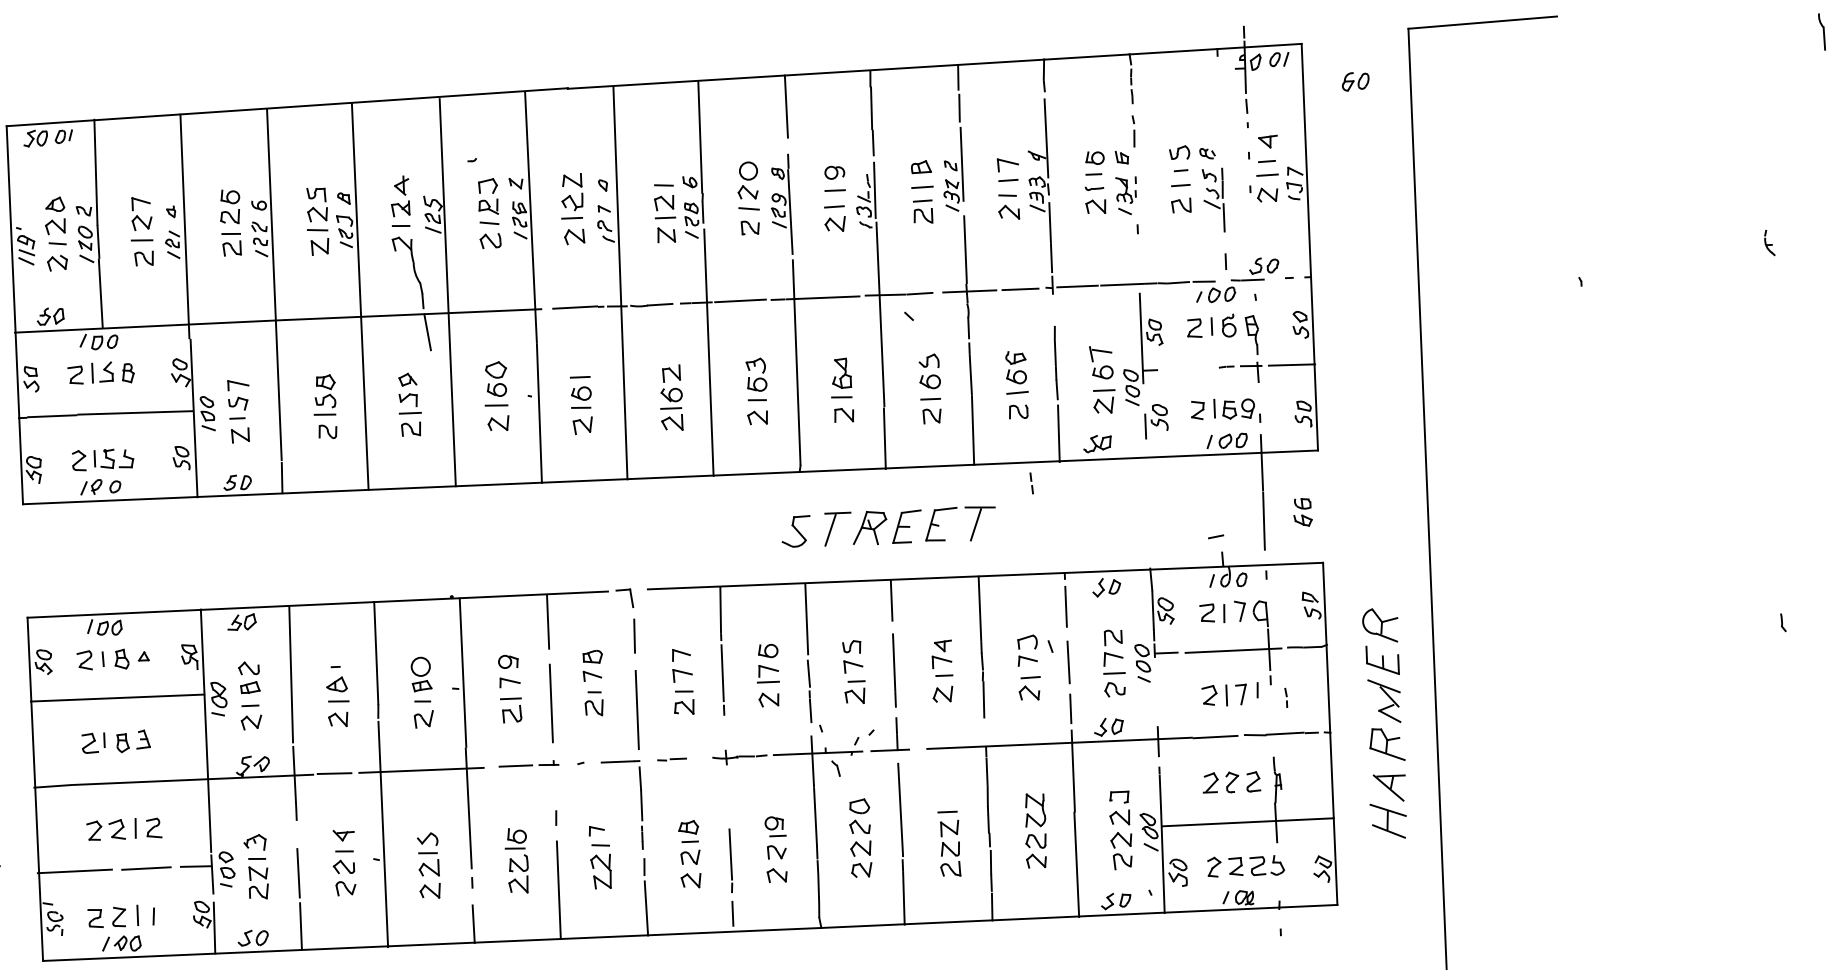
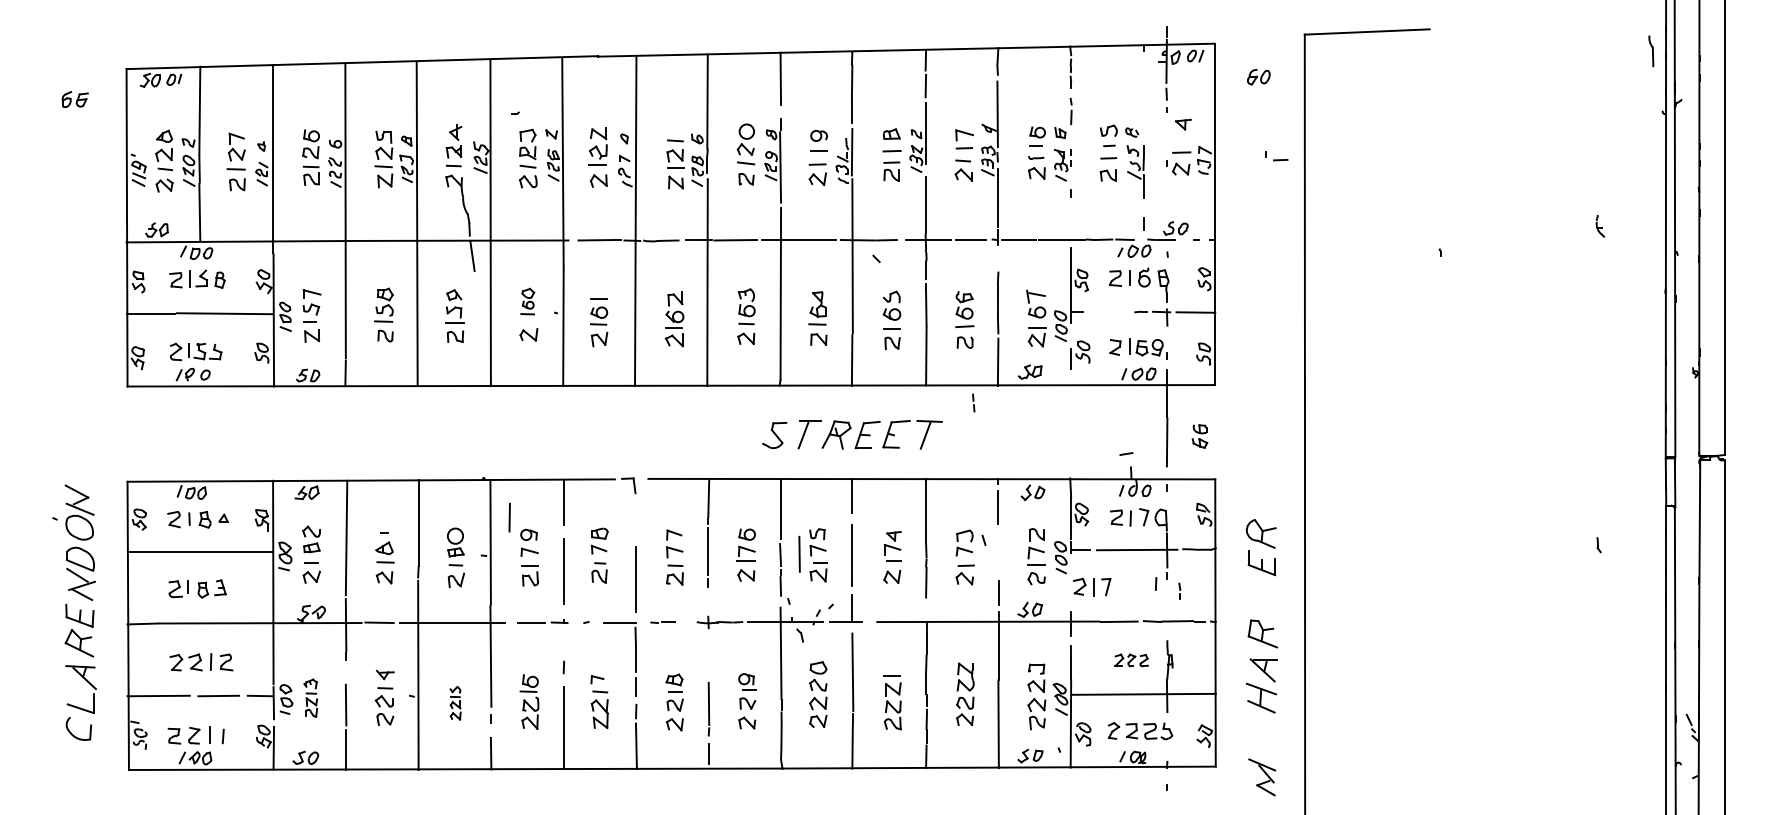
part: (1261, 157) -> (1276, 156), moved
part: (495, 383) -> (527, 301), size x0.7
line: (634, 635) -> (509, 517), moved
line: (1068, 661) -> (799, 553), moved
part: (1224, 694) -> (1092, 586), moved
part: (1385, 701) -> (1262, 777), moved
part: (1231, 782) -> (1131, 660), size x0.7
part: (255, 865) -> (310, 697), size x0.7
part: (428, 866) -> (455, 703), size x0.6

